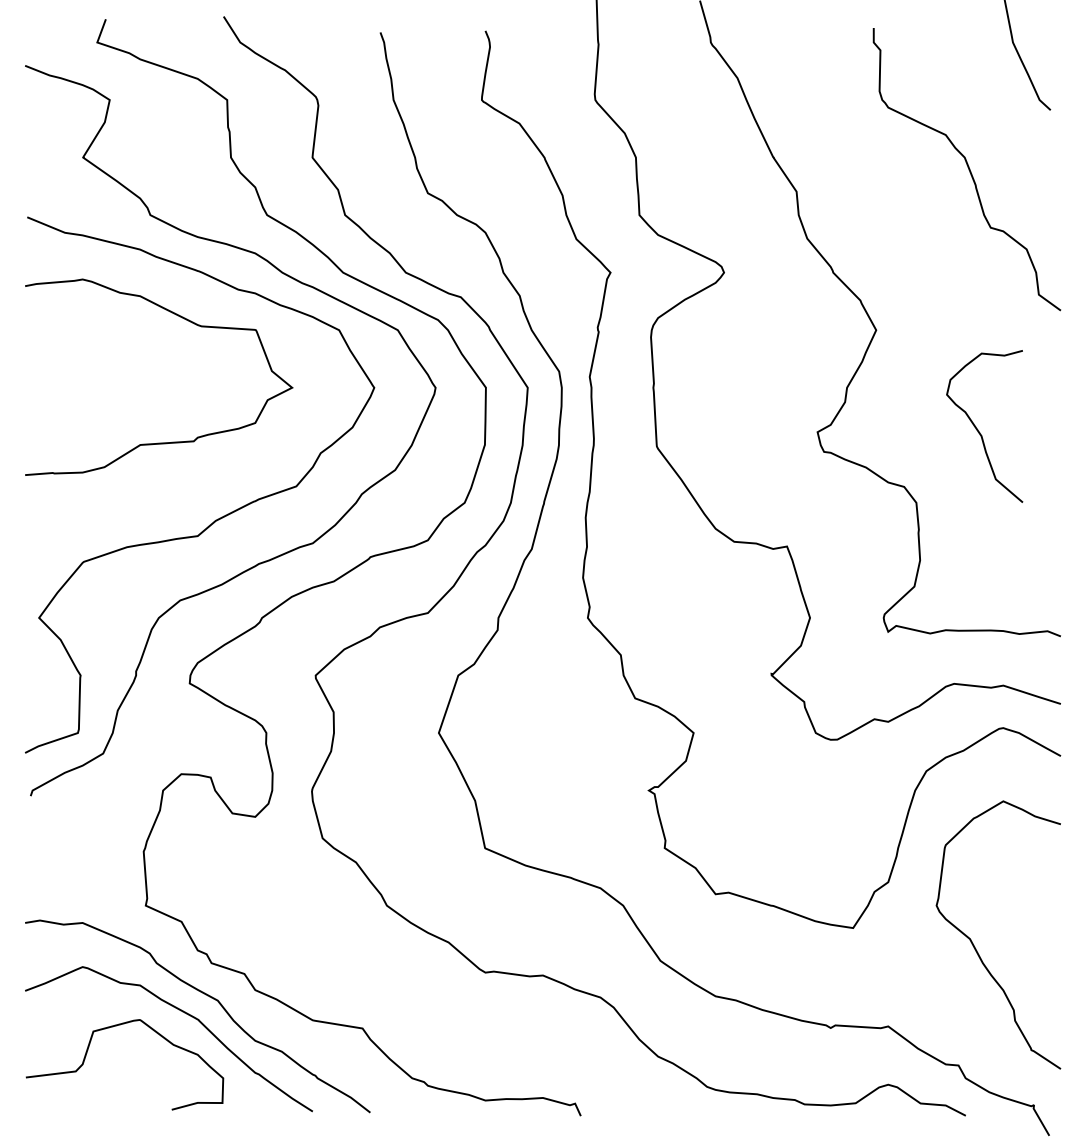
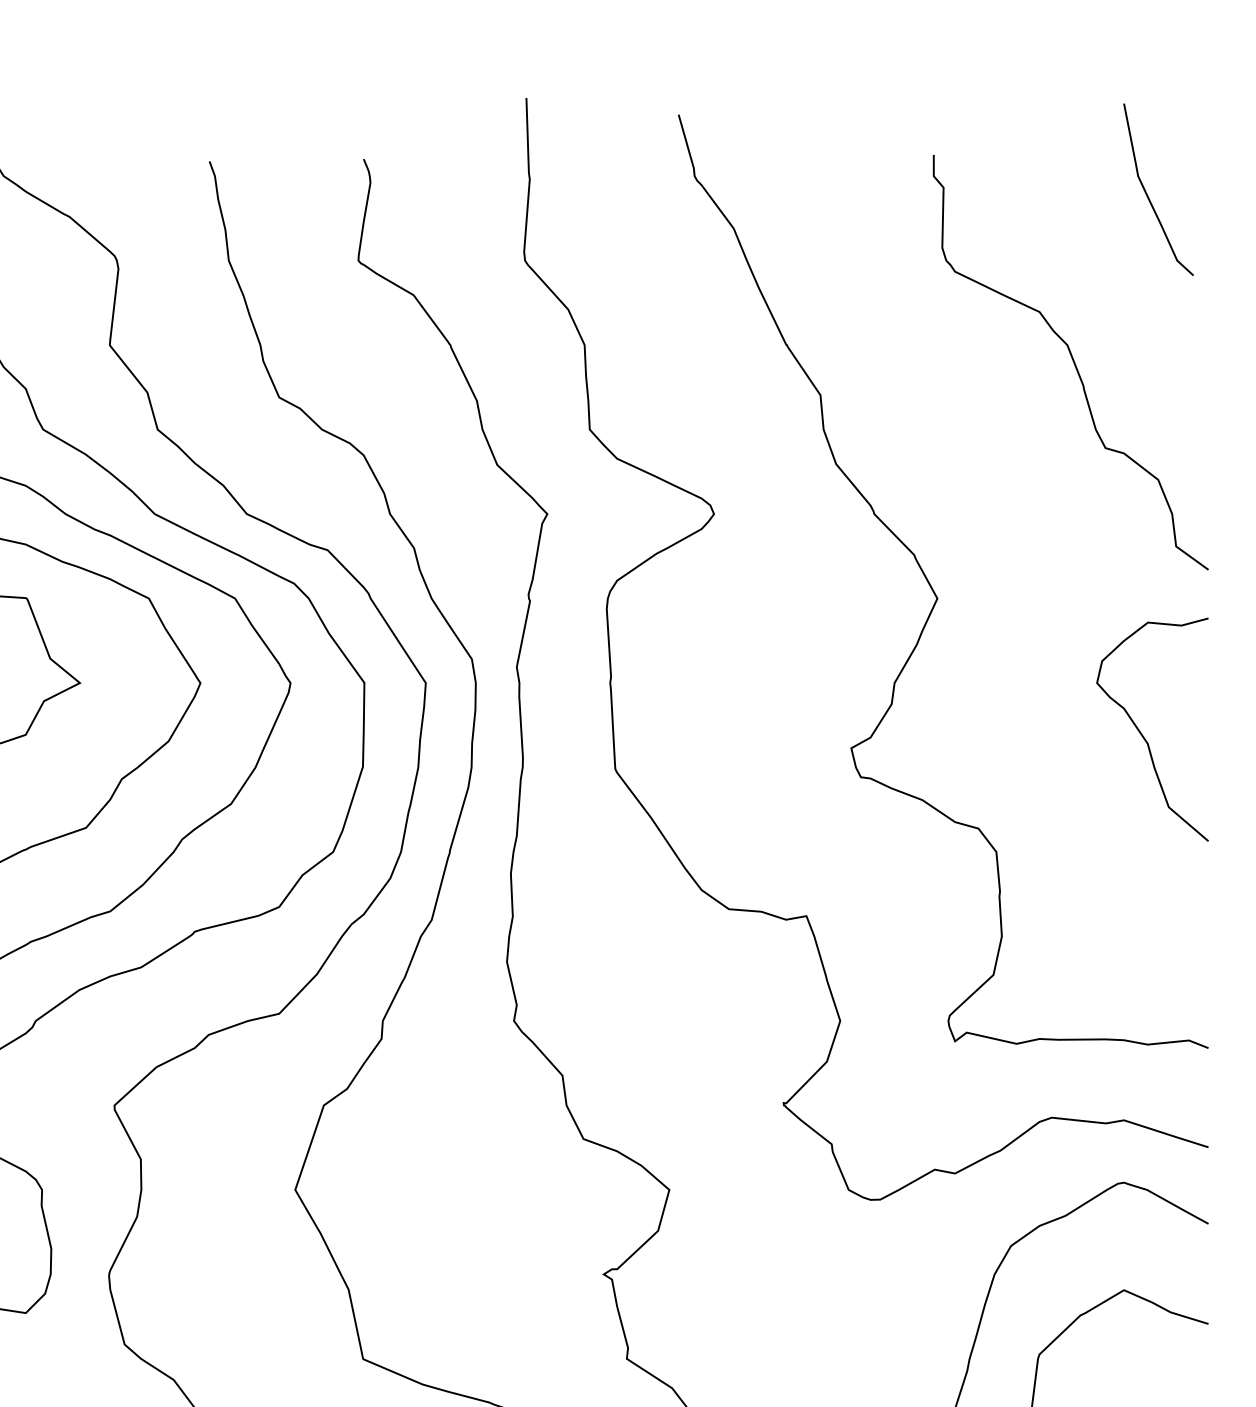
curve: (978, 429) -> (1143, 734), moved

